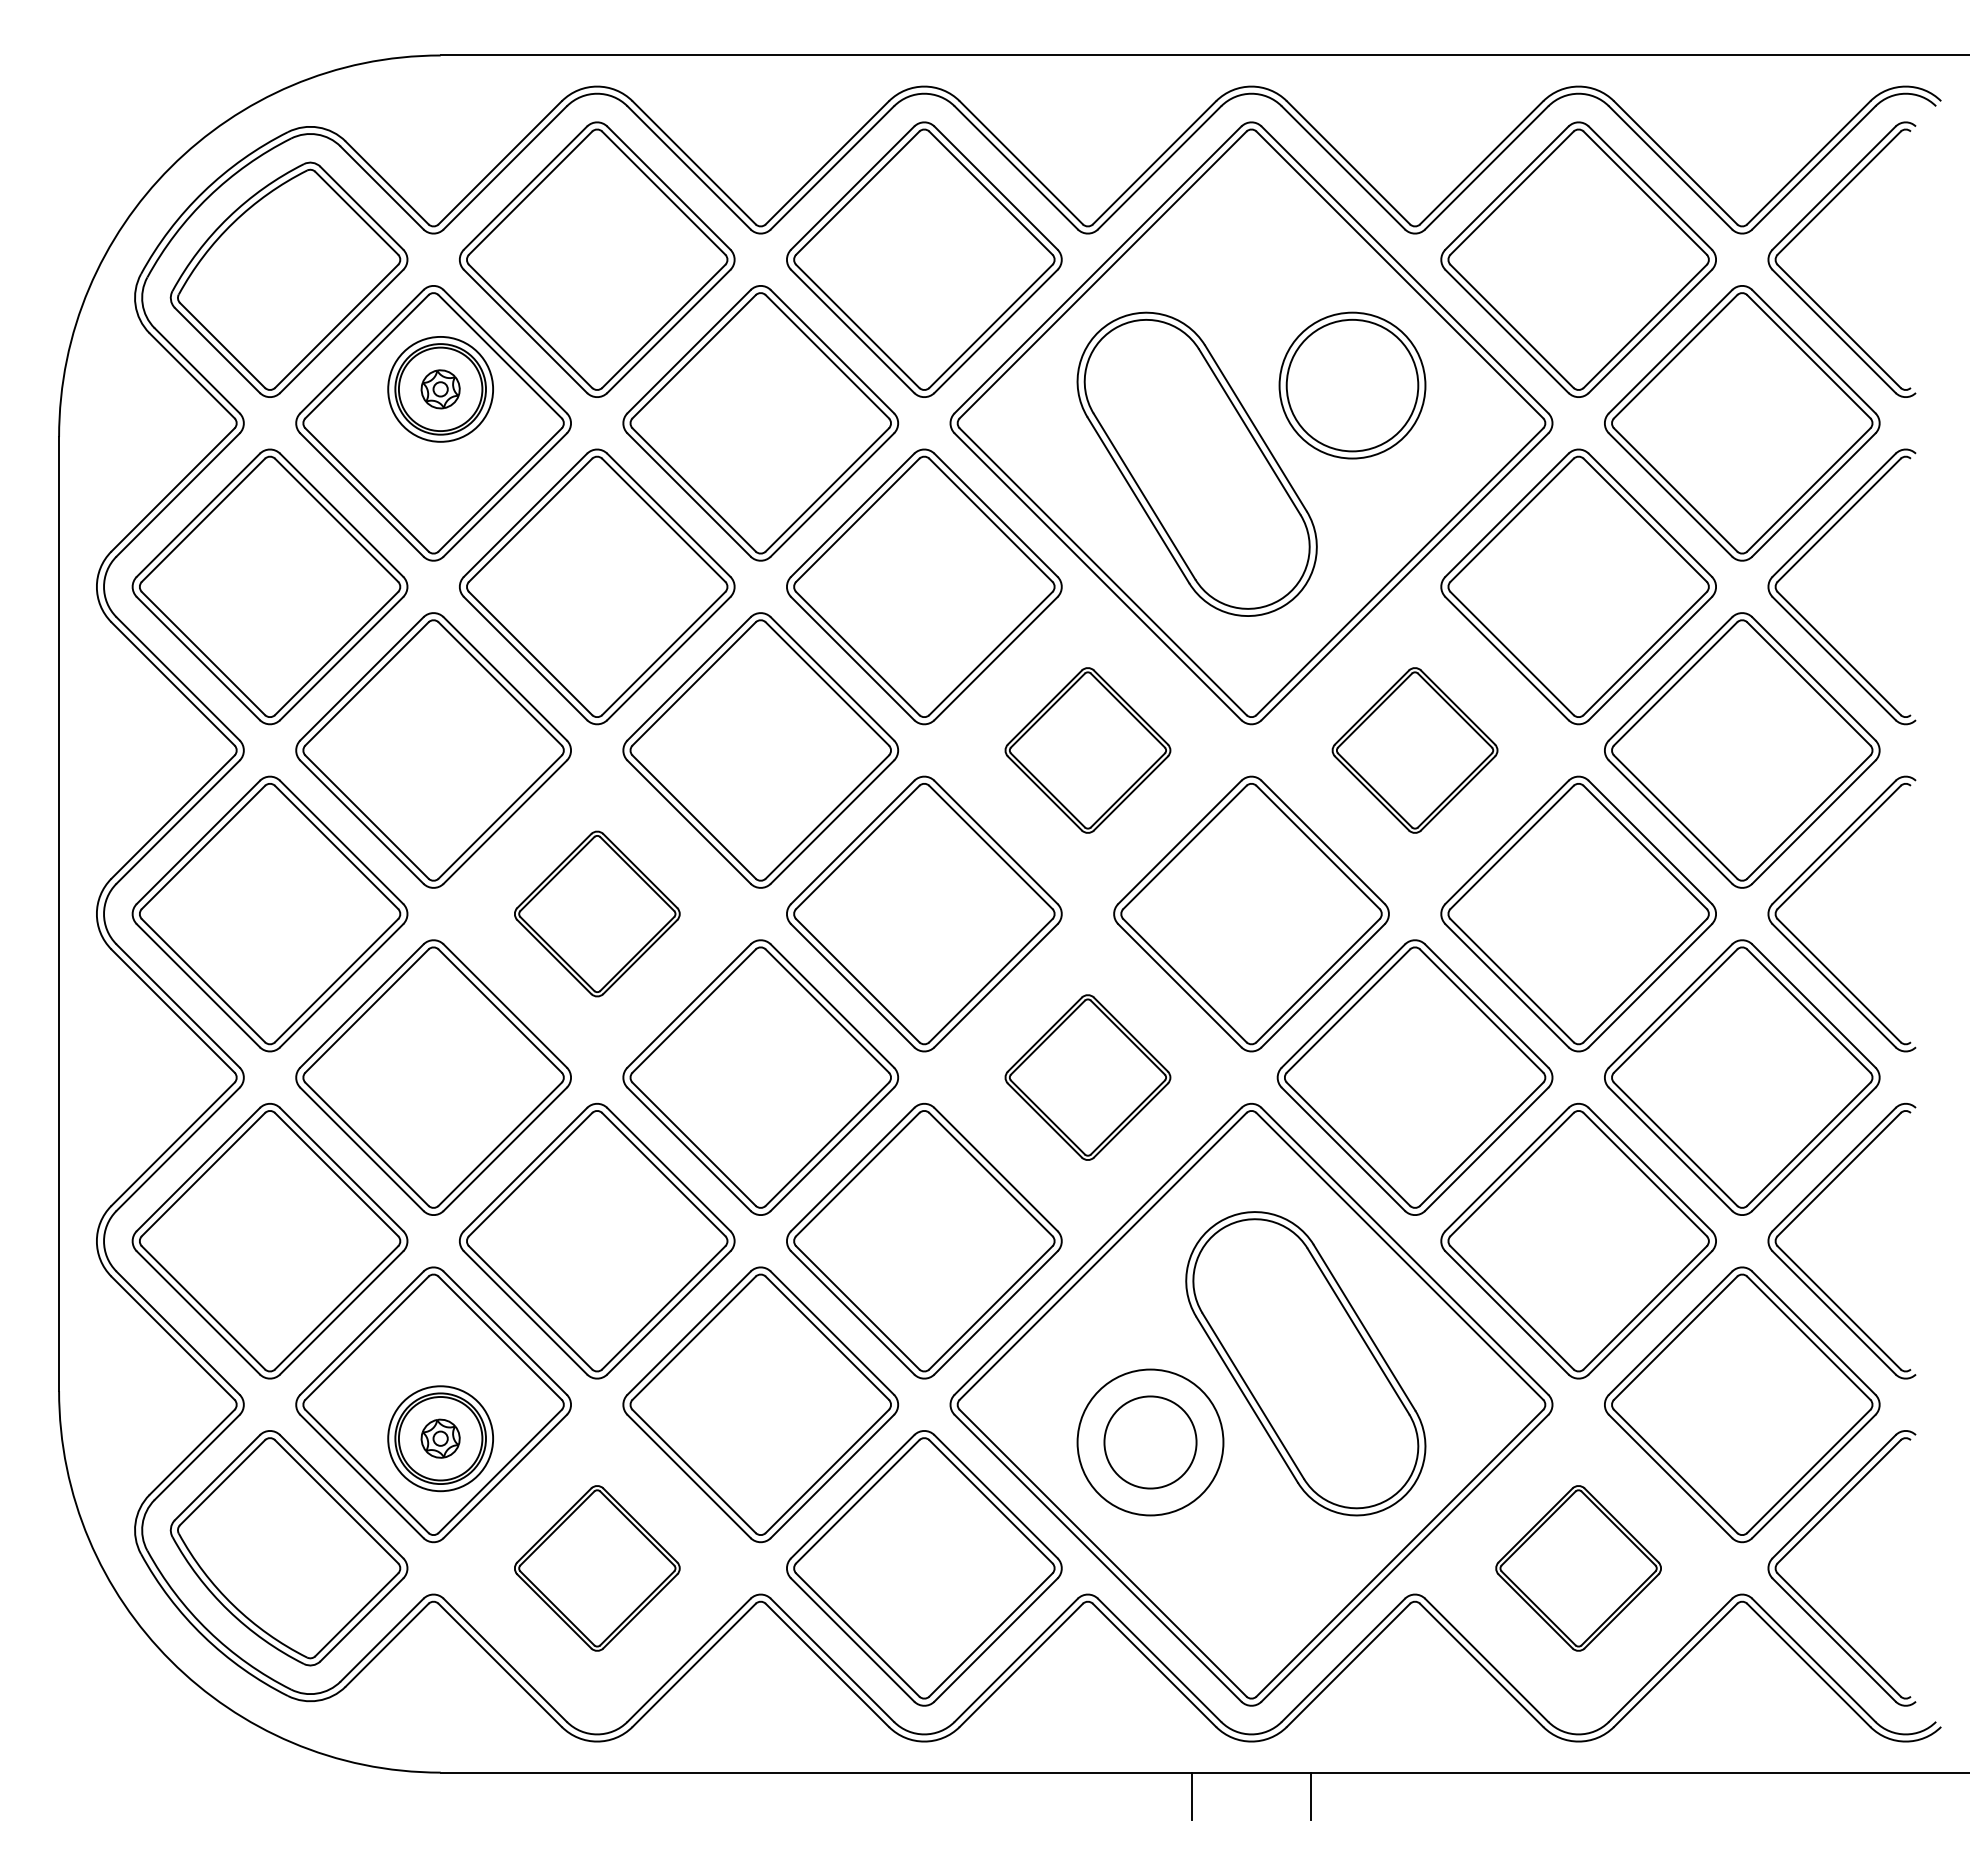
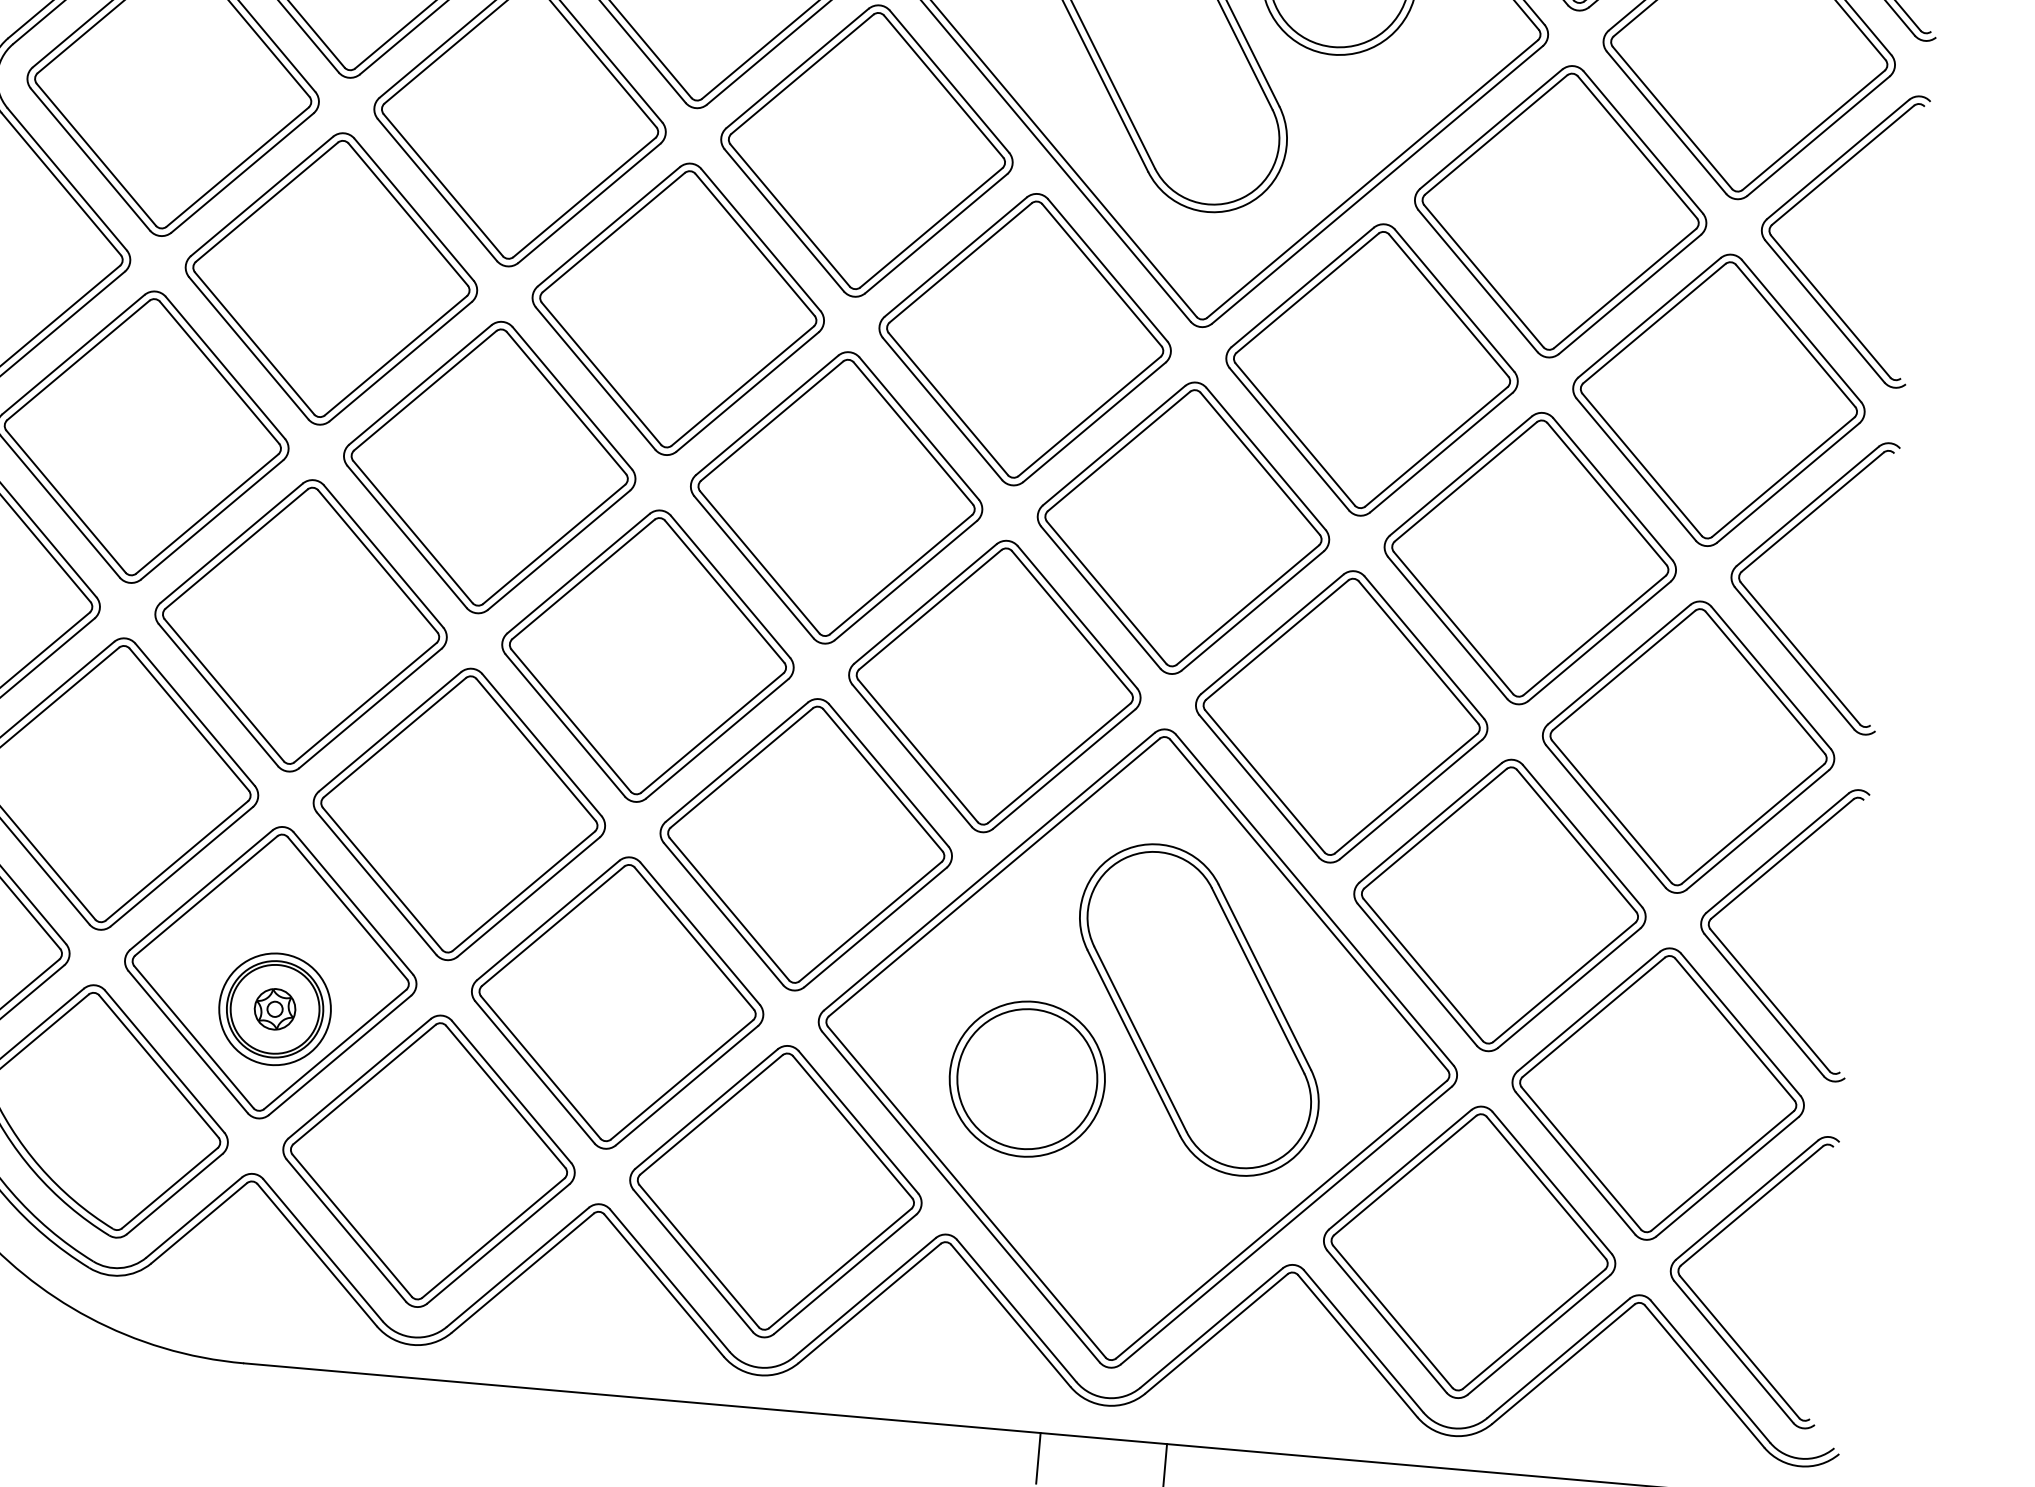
part: (1087, 750) -> (1024, 339), size x1.67
part: (1414, 750) -> (1371, 369), size x1.67
part: (597, 913) -> (490, 467), size x1.67
part: (1087, 1077) -> (994, 686), size x1.67
circle: (1150, 1442) -> (1027, 1079), size x1.43
part: (597, 1568) -> (429, 1161), size x1.67
part: (1578, 1568) -> (1469, 1252), size x1.67

